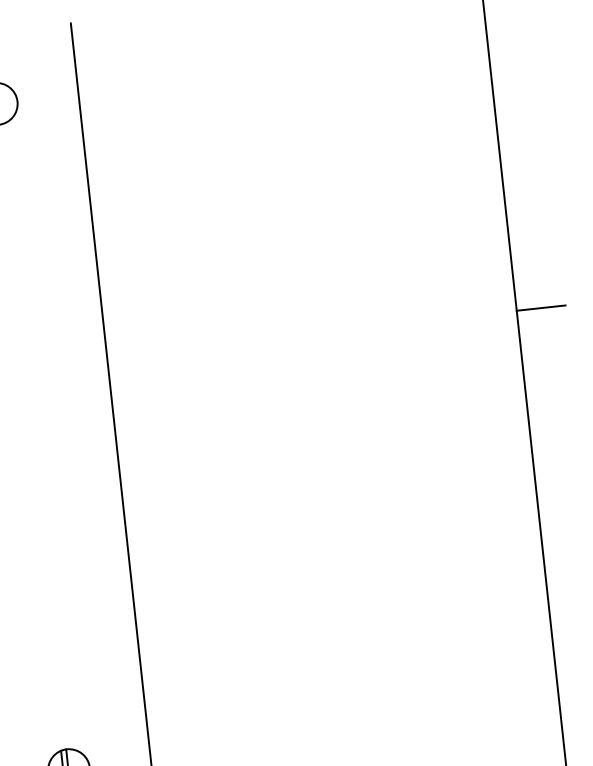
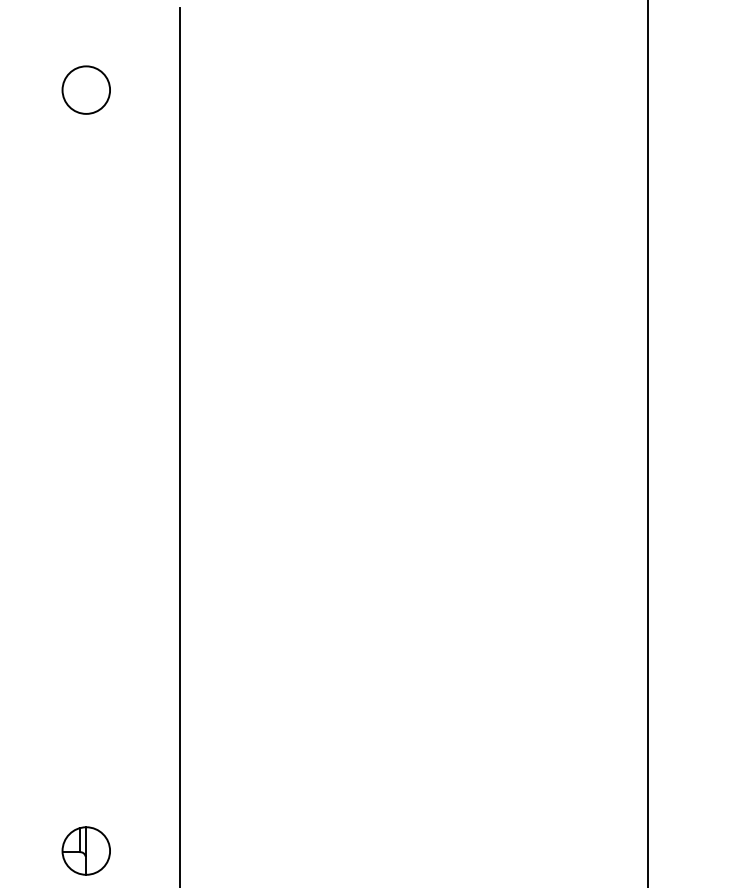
line: (540, 308) -> (675, 387), removed

